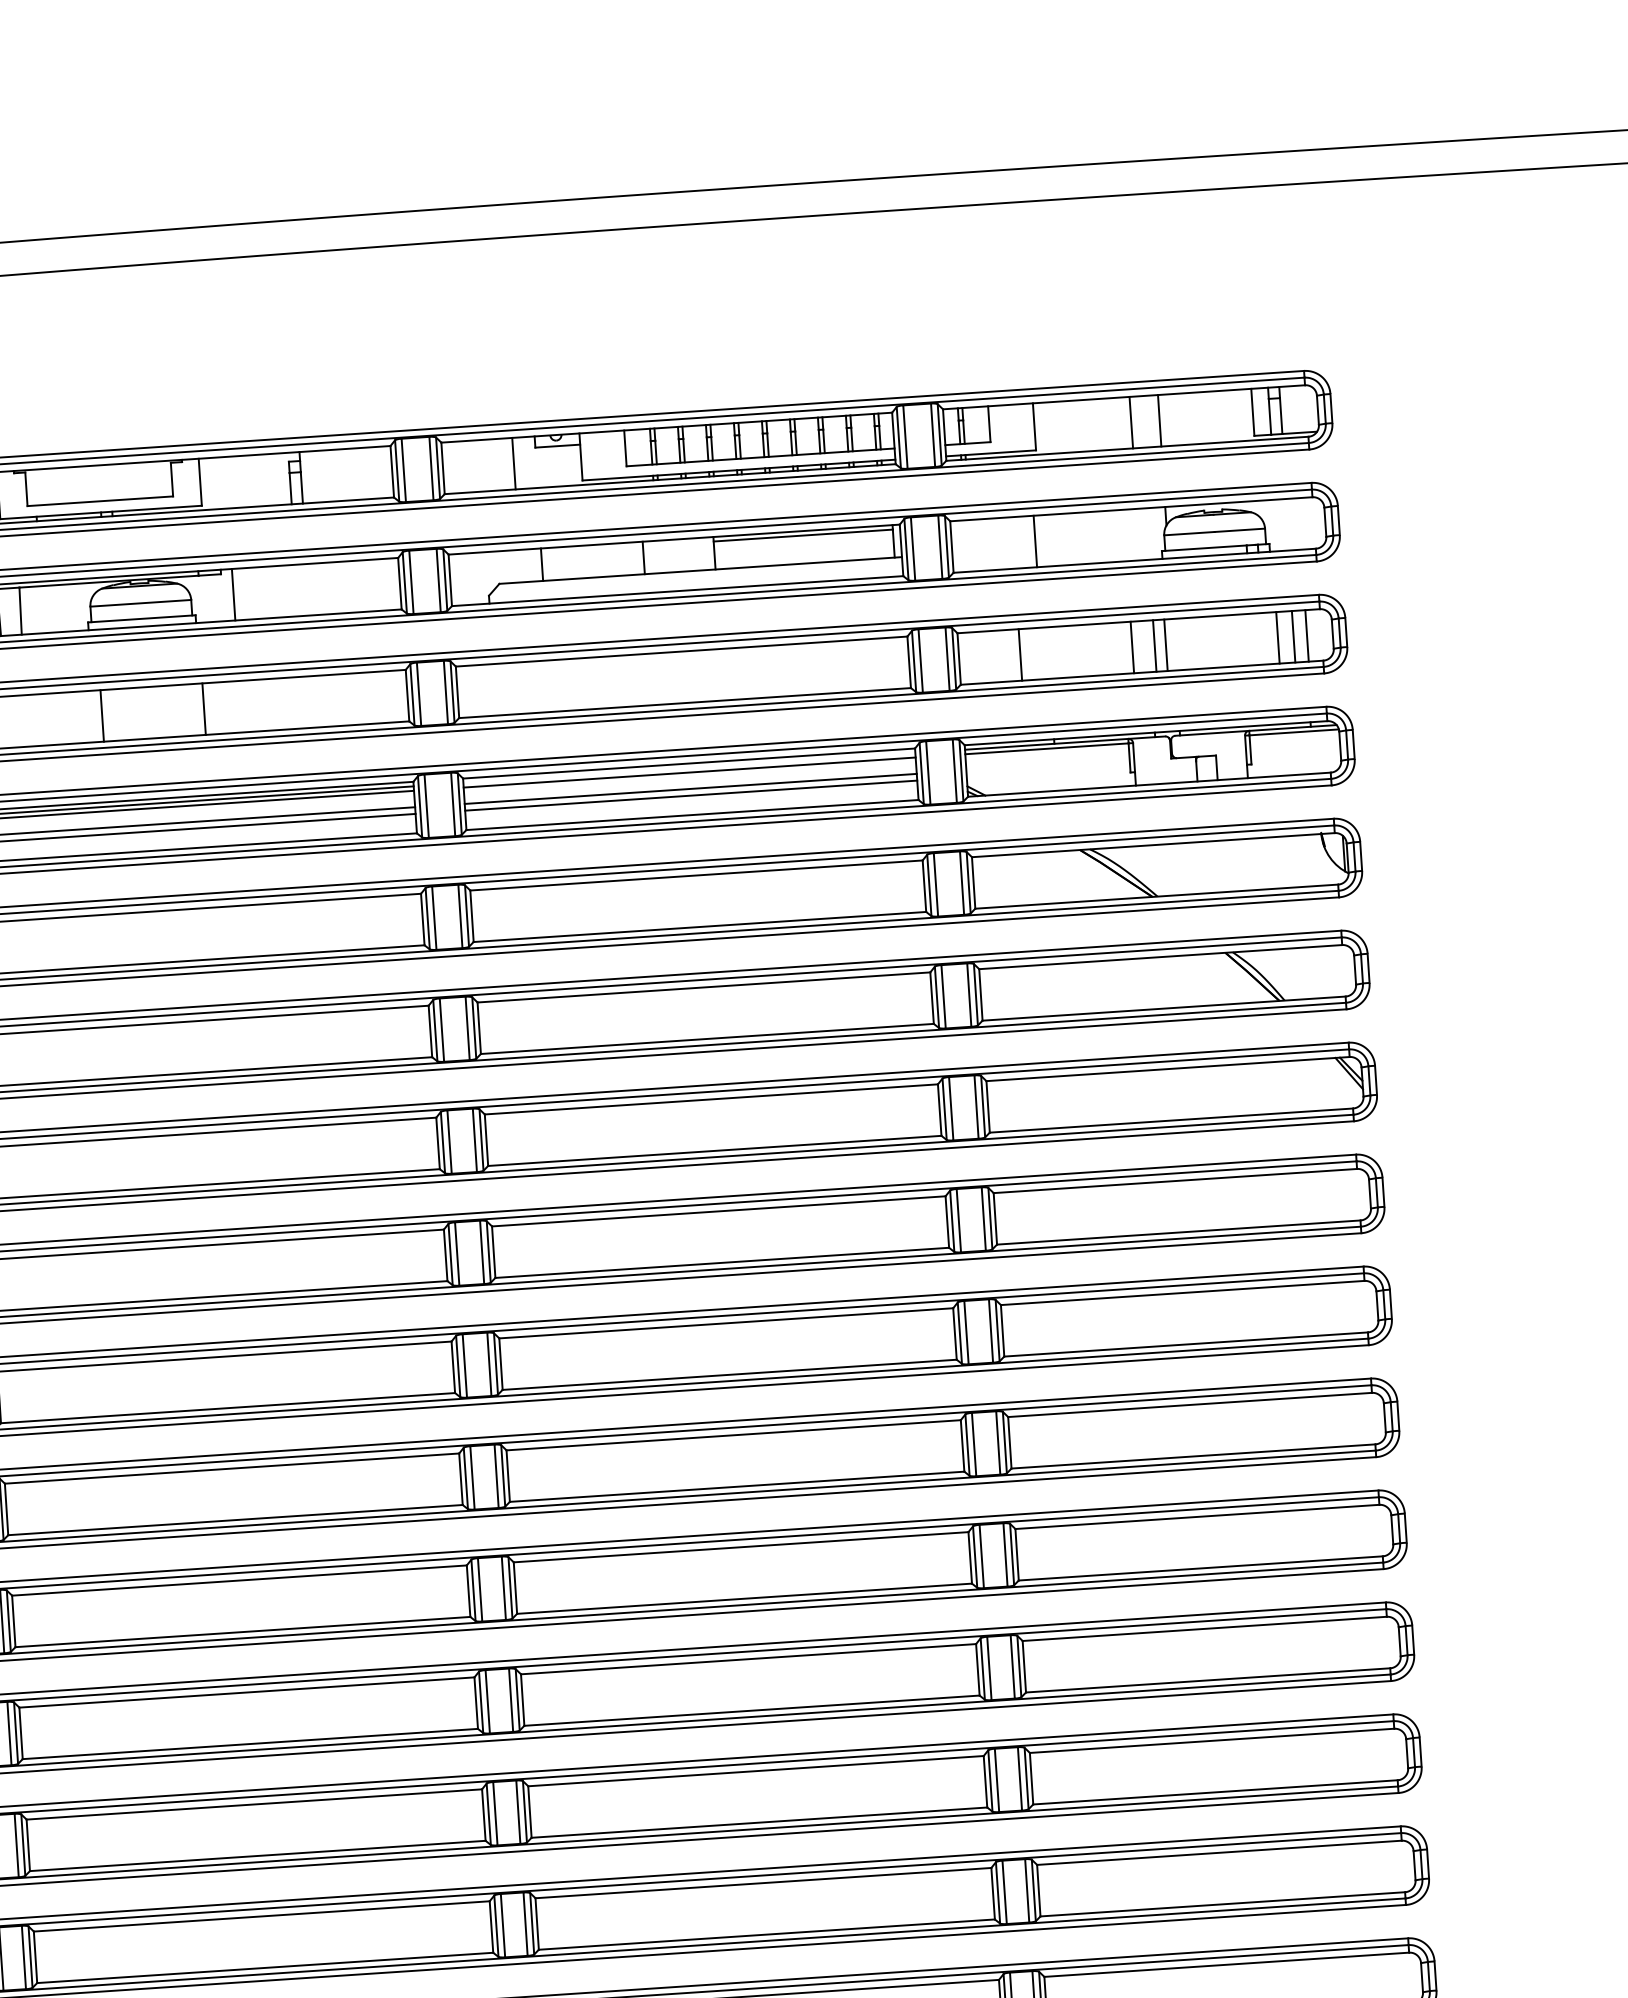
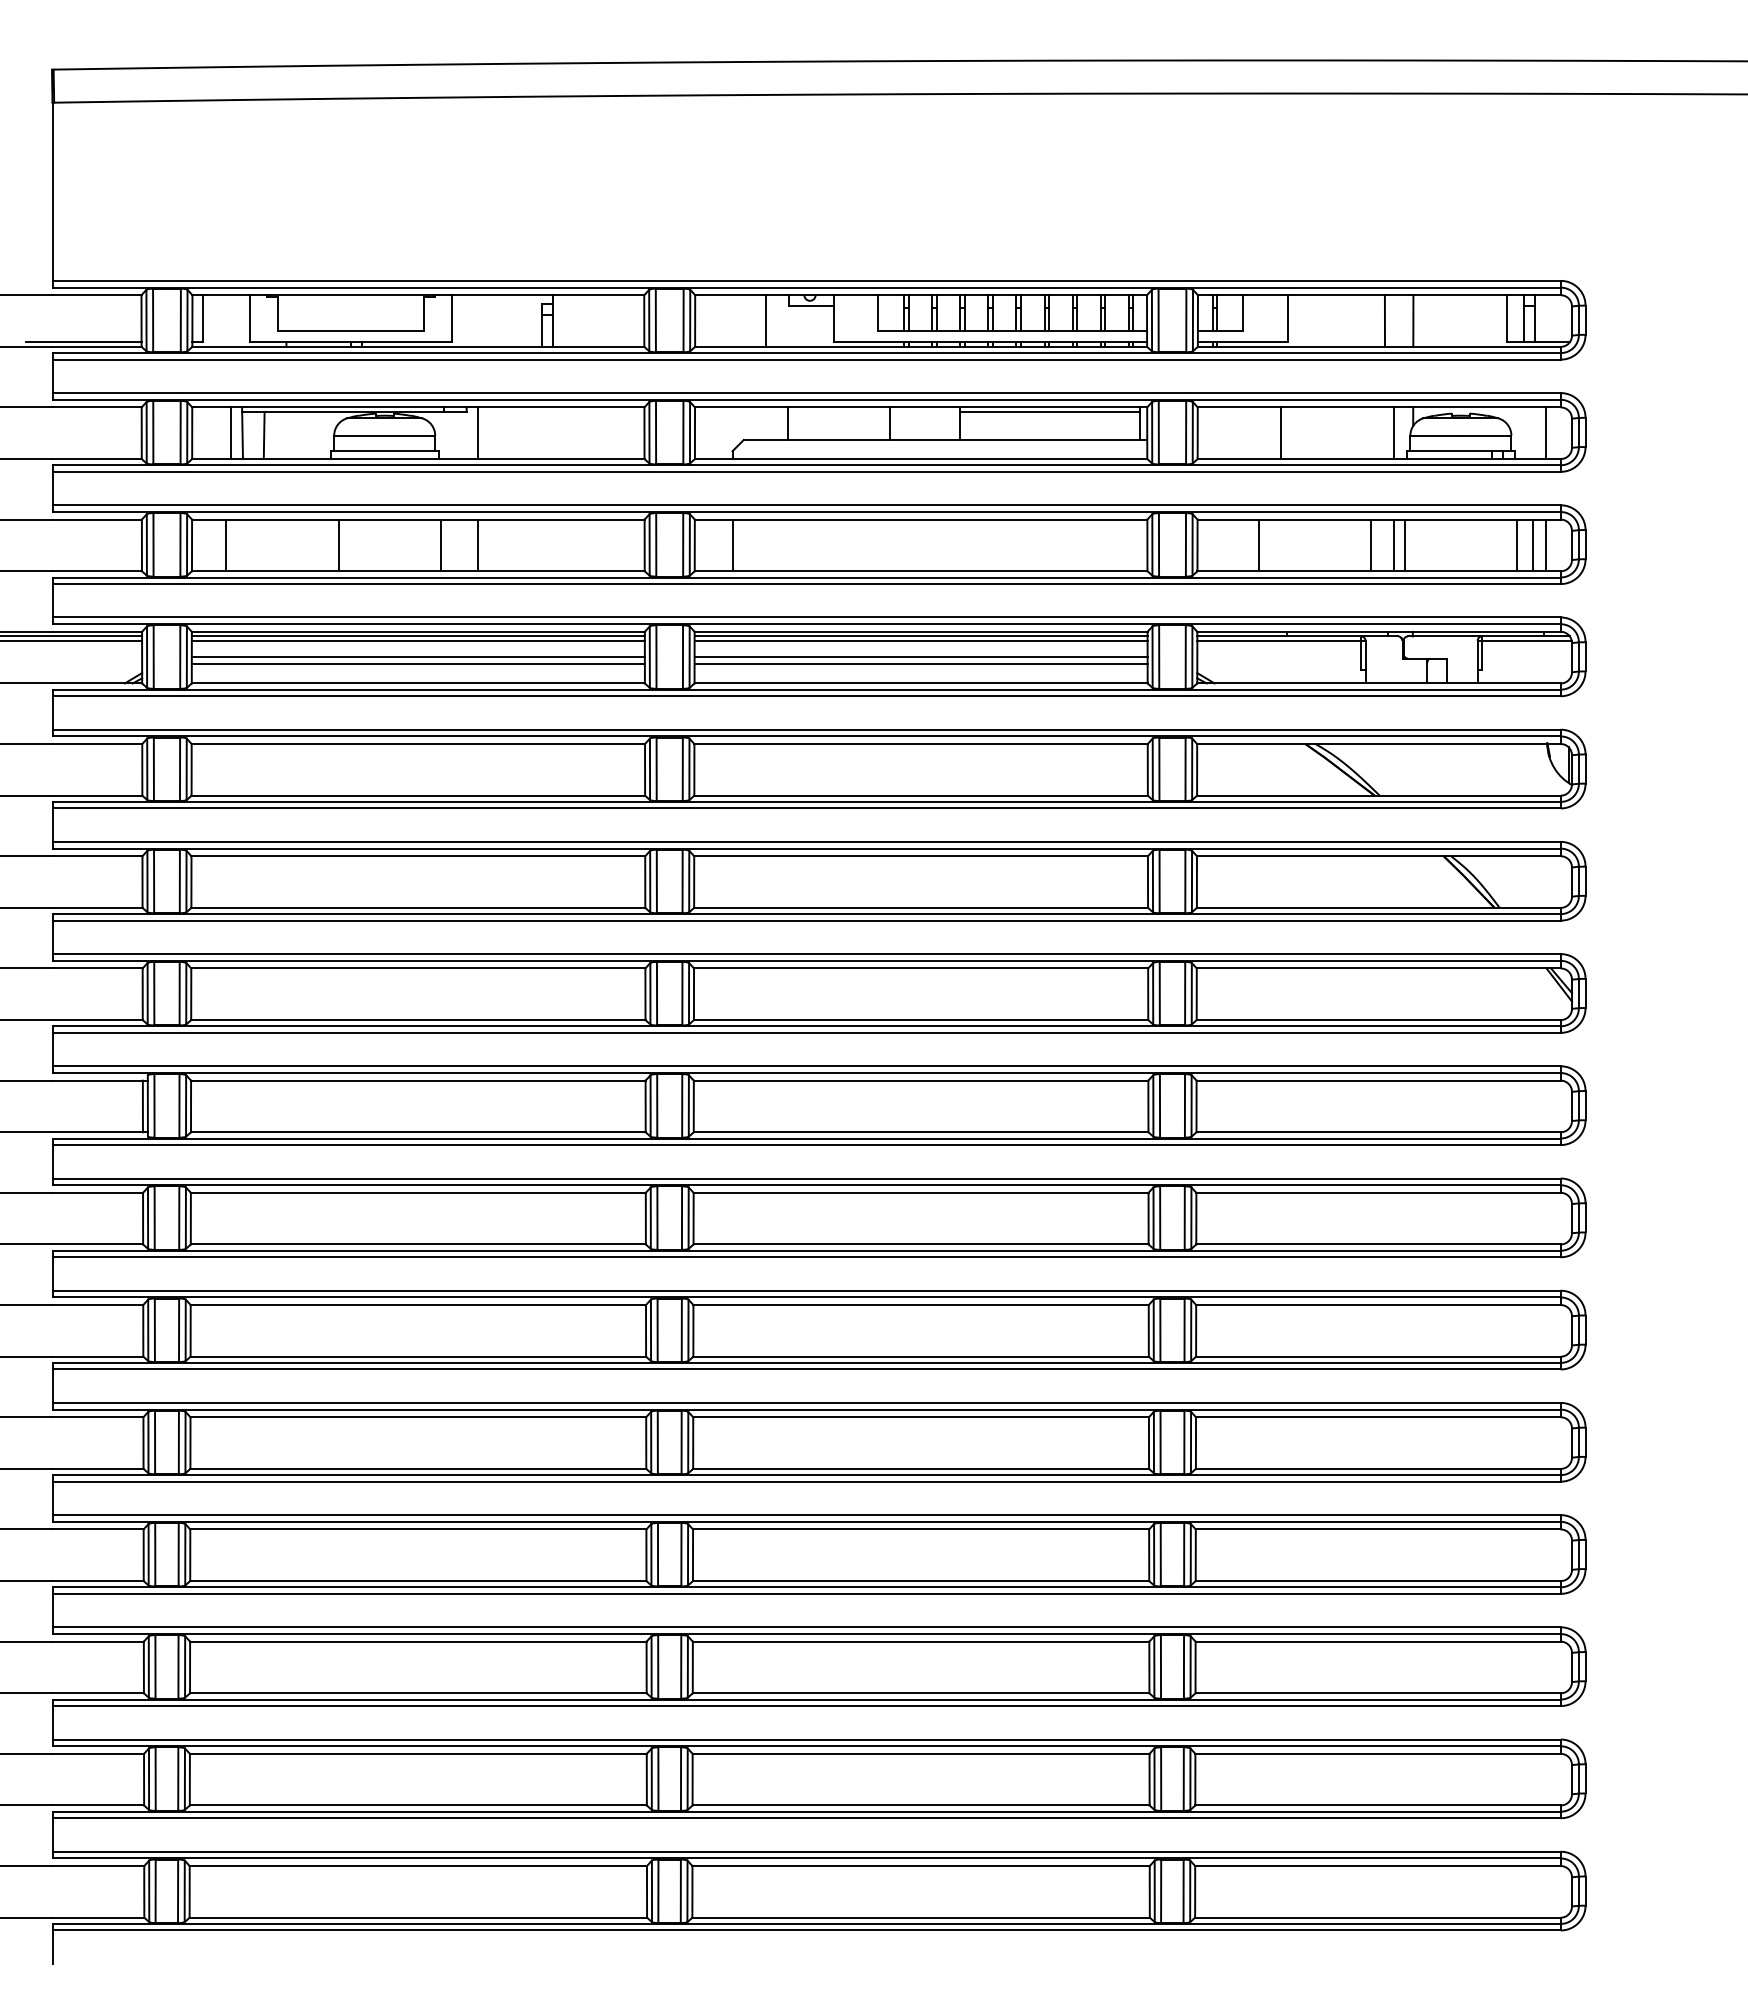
line: (1299, 524) -> (1546, 433), added
line: (1147, 534) -> (1393, 433), added
line: (495, 689) -> (732, 545), added
line: (240, 706) -> (477, 545), added
line: (688, 768) -> (920, 636), added

